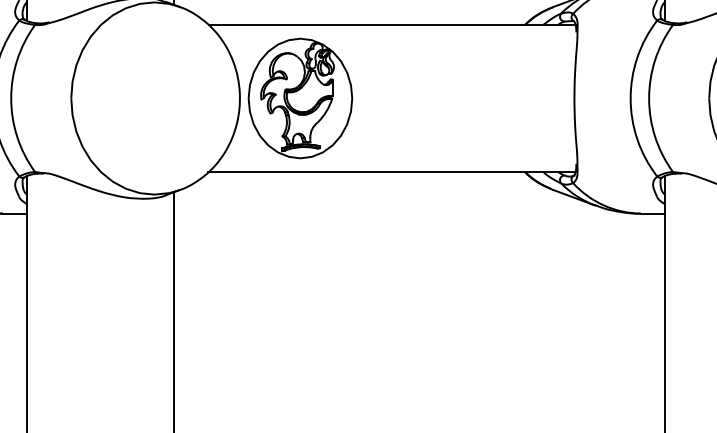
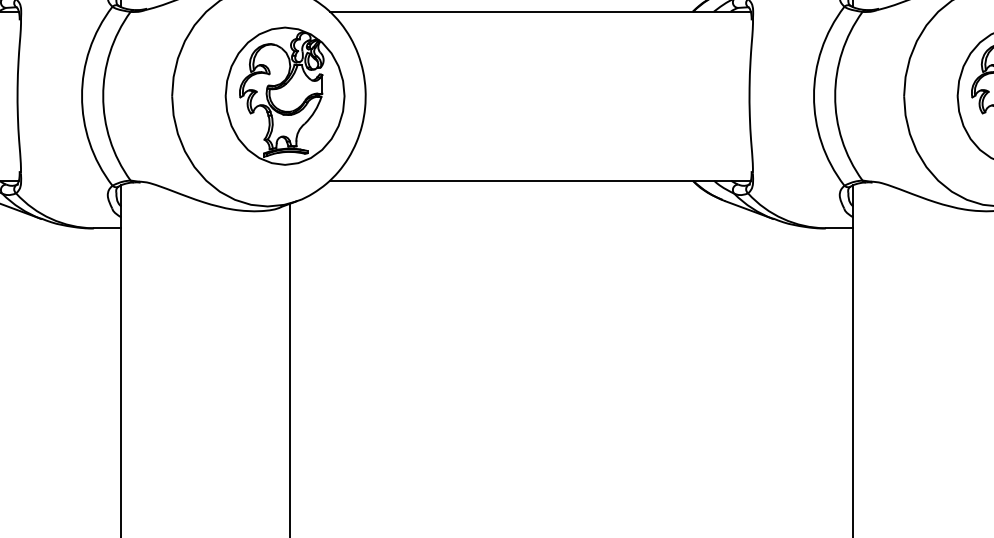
part: (299, 97) -> (284, 95), moved

